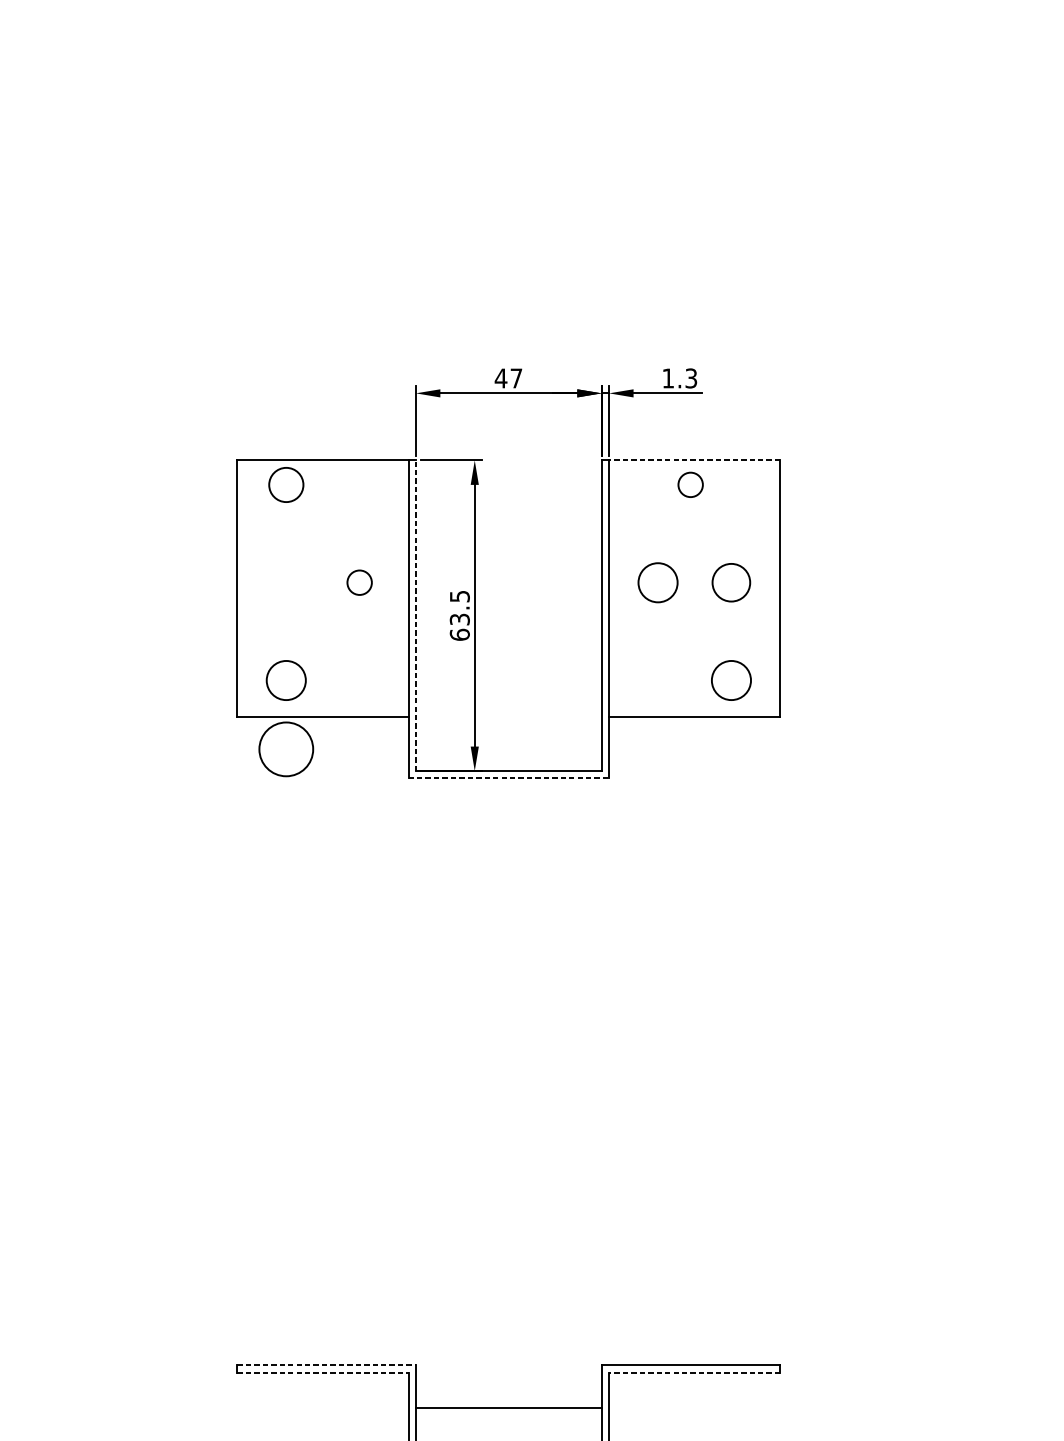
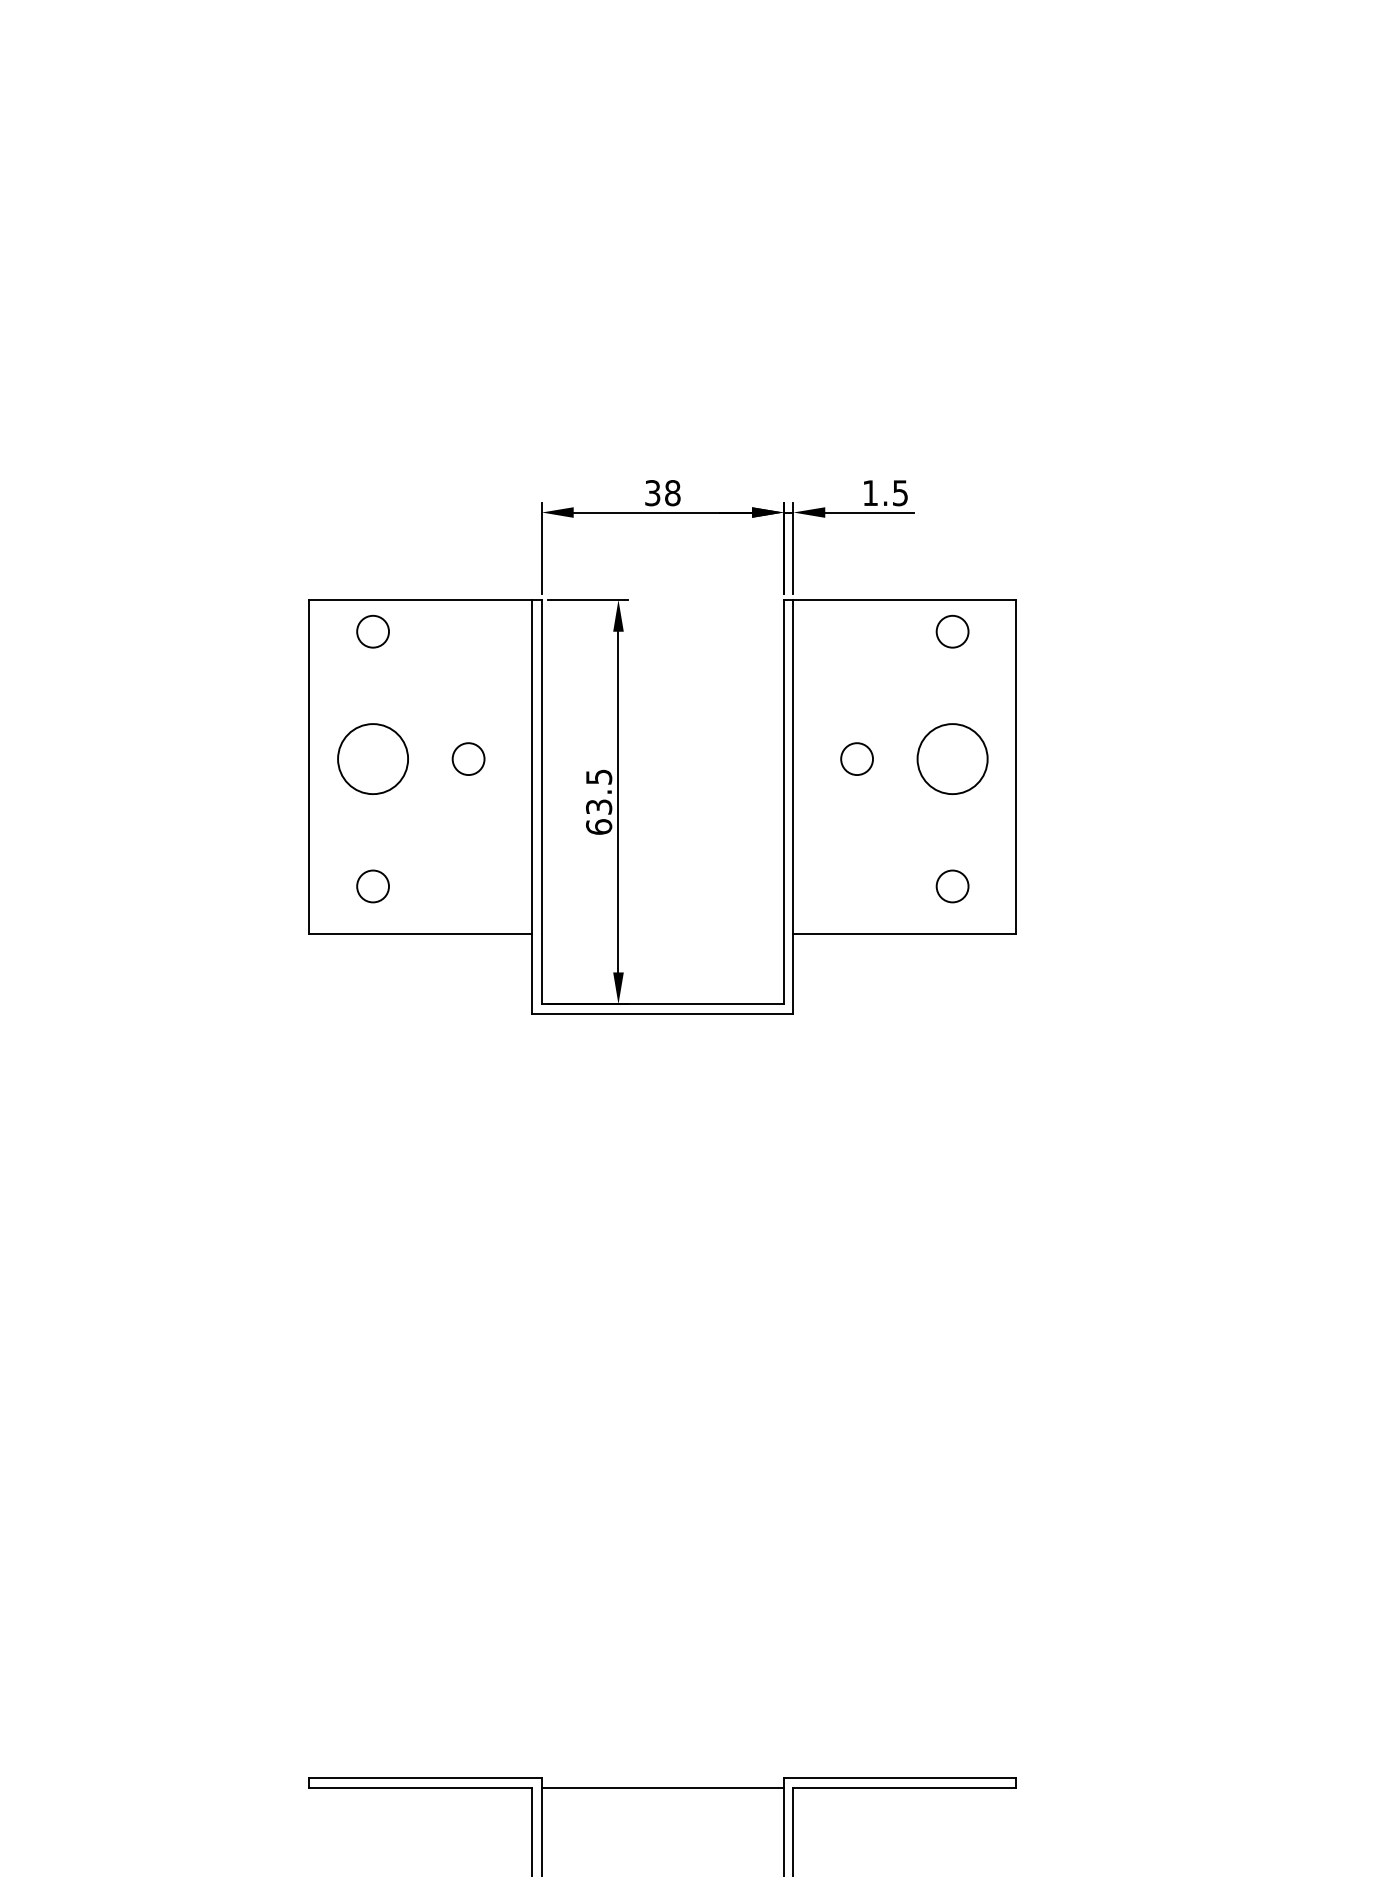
text: (691, 377) -> (900, 492), 1.3 -> 1.5
text: (508, 378) -> (662, 493), 47 -> 38
line: (694, 460) -> (904, 599), dashed -> solid
circle: (285, 484) -> (372, 631), size x0.71
circle: (690, 484) -> (952, 631), moved
circle: (657, 582) -> (856, 758), size x0.62
circle: (731, 583) -> (952, 759), size x1.43
line: (415, 615) -> (541, 801), dashed -> solid
circle: (286, 680) -> (373, 886), size x0.62
circle: (731, 680) -> (952, 886), size x0.62
circle: (285, 748) -> (372, 758), moved
line: (508, 778) -> (662, 1013), dashed -> solid
line: (327, 1365) -> (426, 1778), dashed -> solid
line: (323, 1372) -> (421, 1787), dashed -> solid
line: (694, 1372) -> (904, 1787), dashed -> solid
line: (508, 1407) -> (662, 1787), moved

